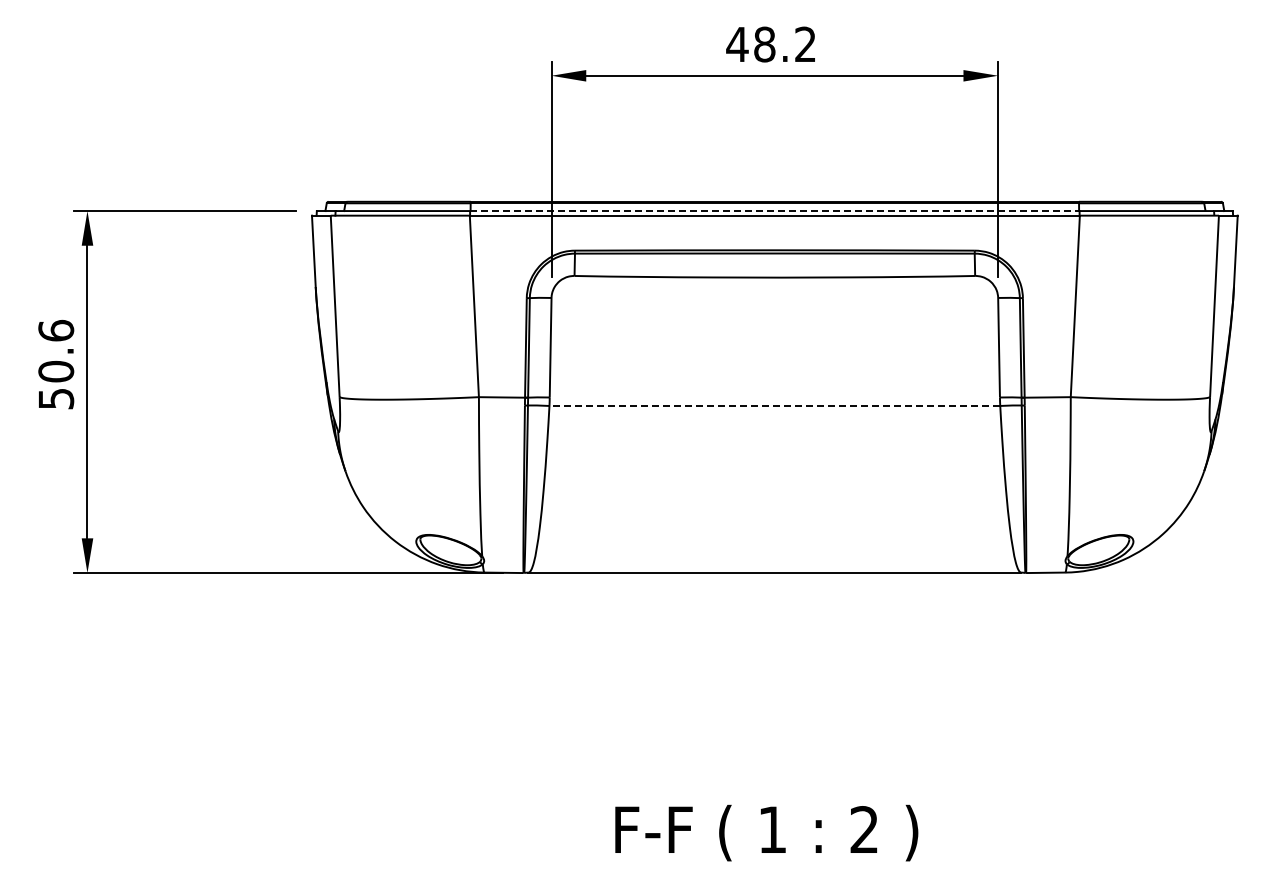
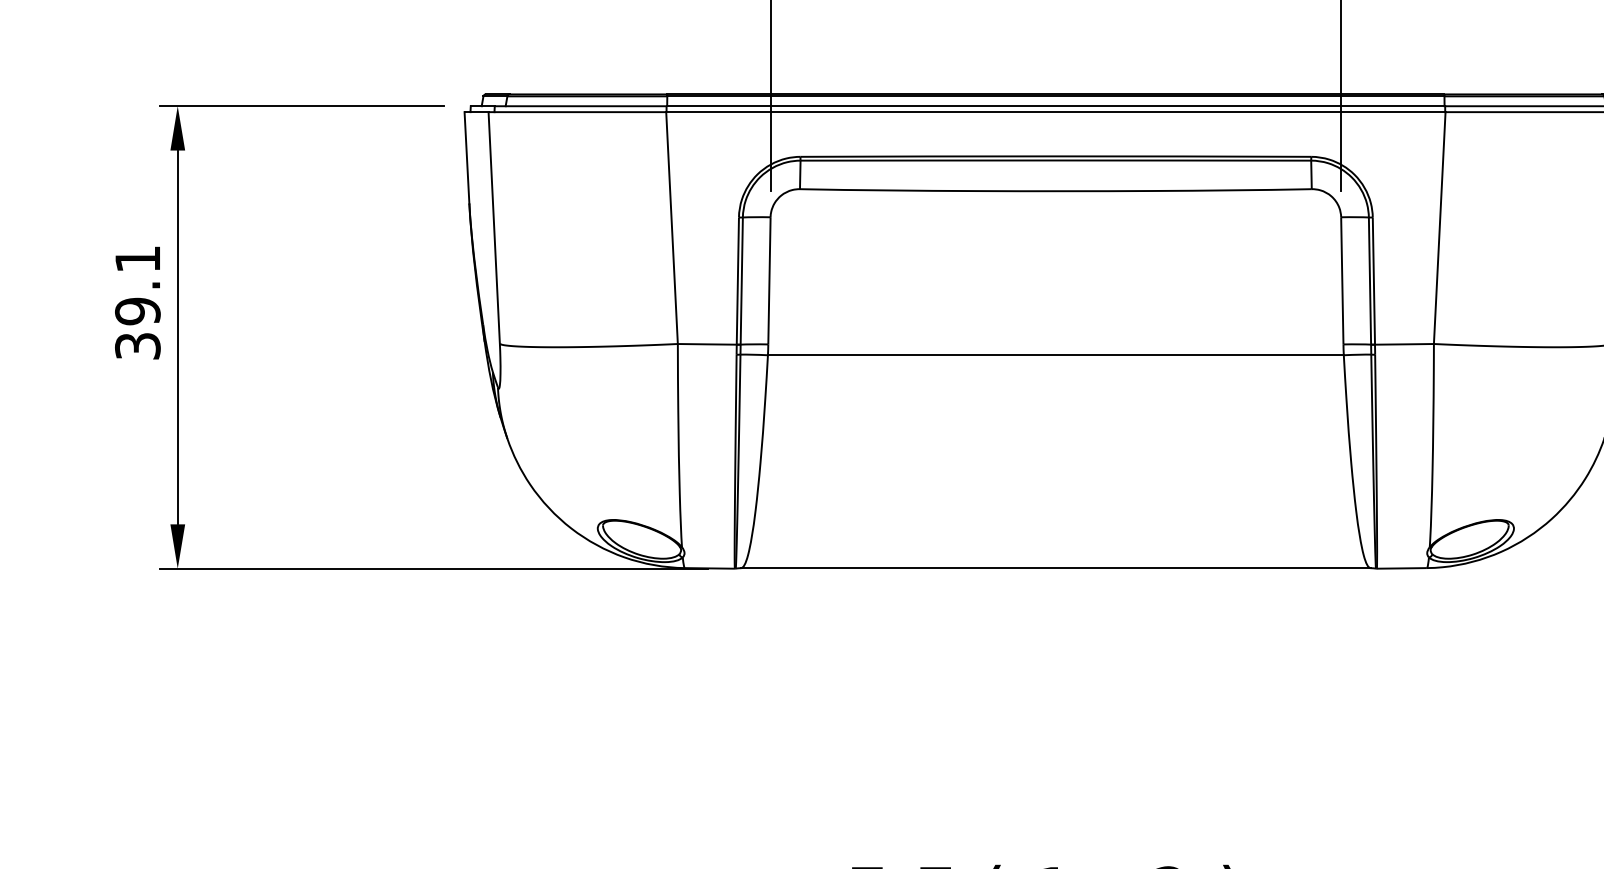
line: (774, 211) -> (1055, 106), dashed -> solid
text: (56, 363) -> (138, 301), 50.6 -> 39.1
line: (774, 405) -> (1055, 354), dashed -> solid

